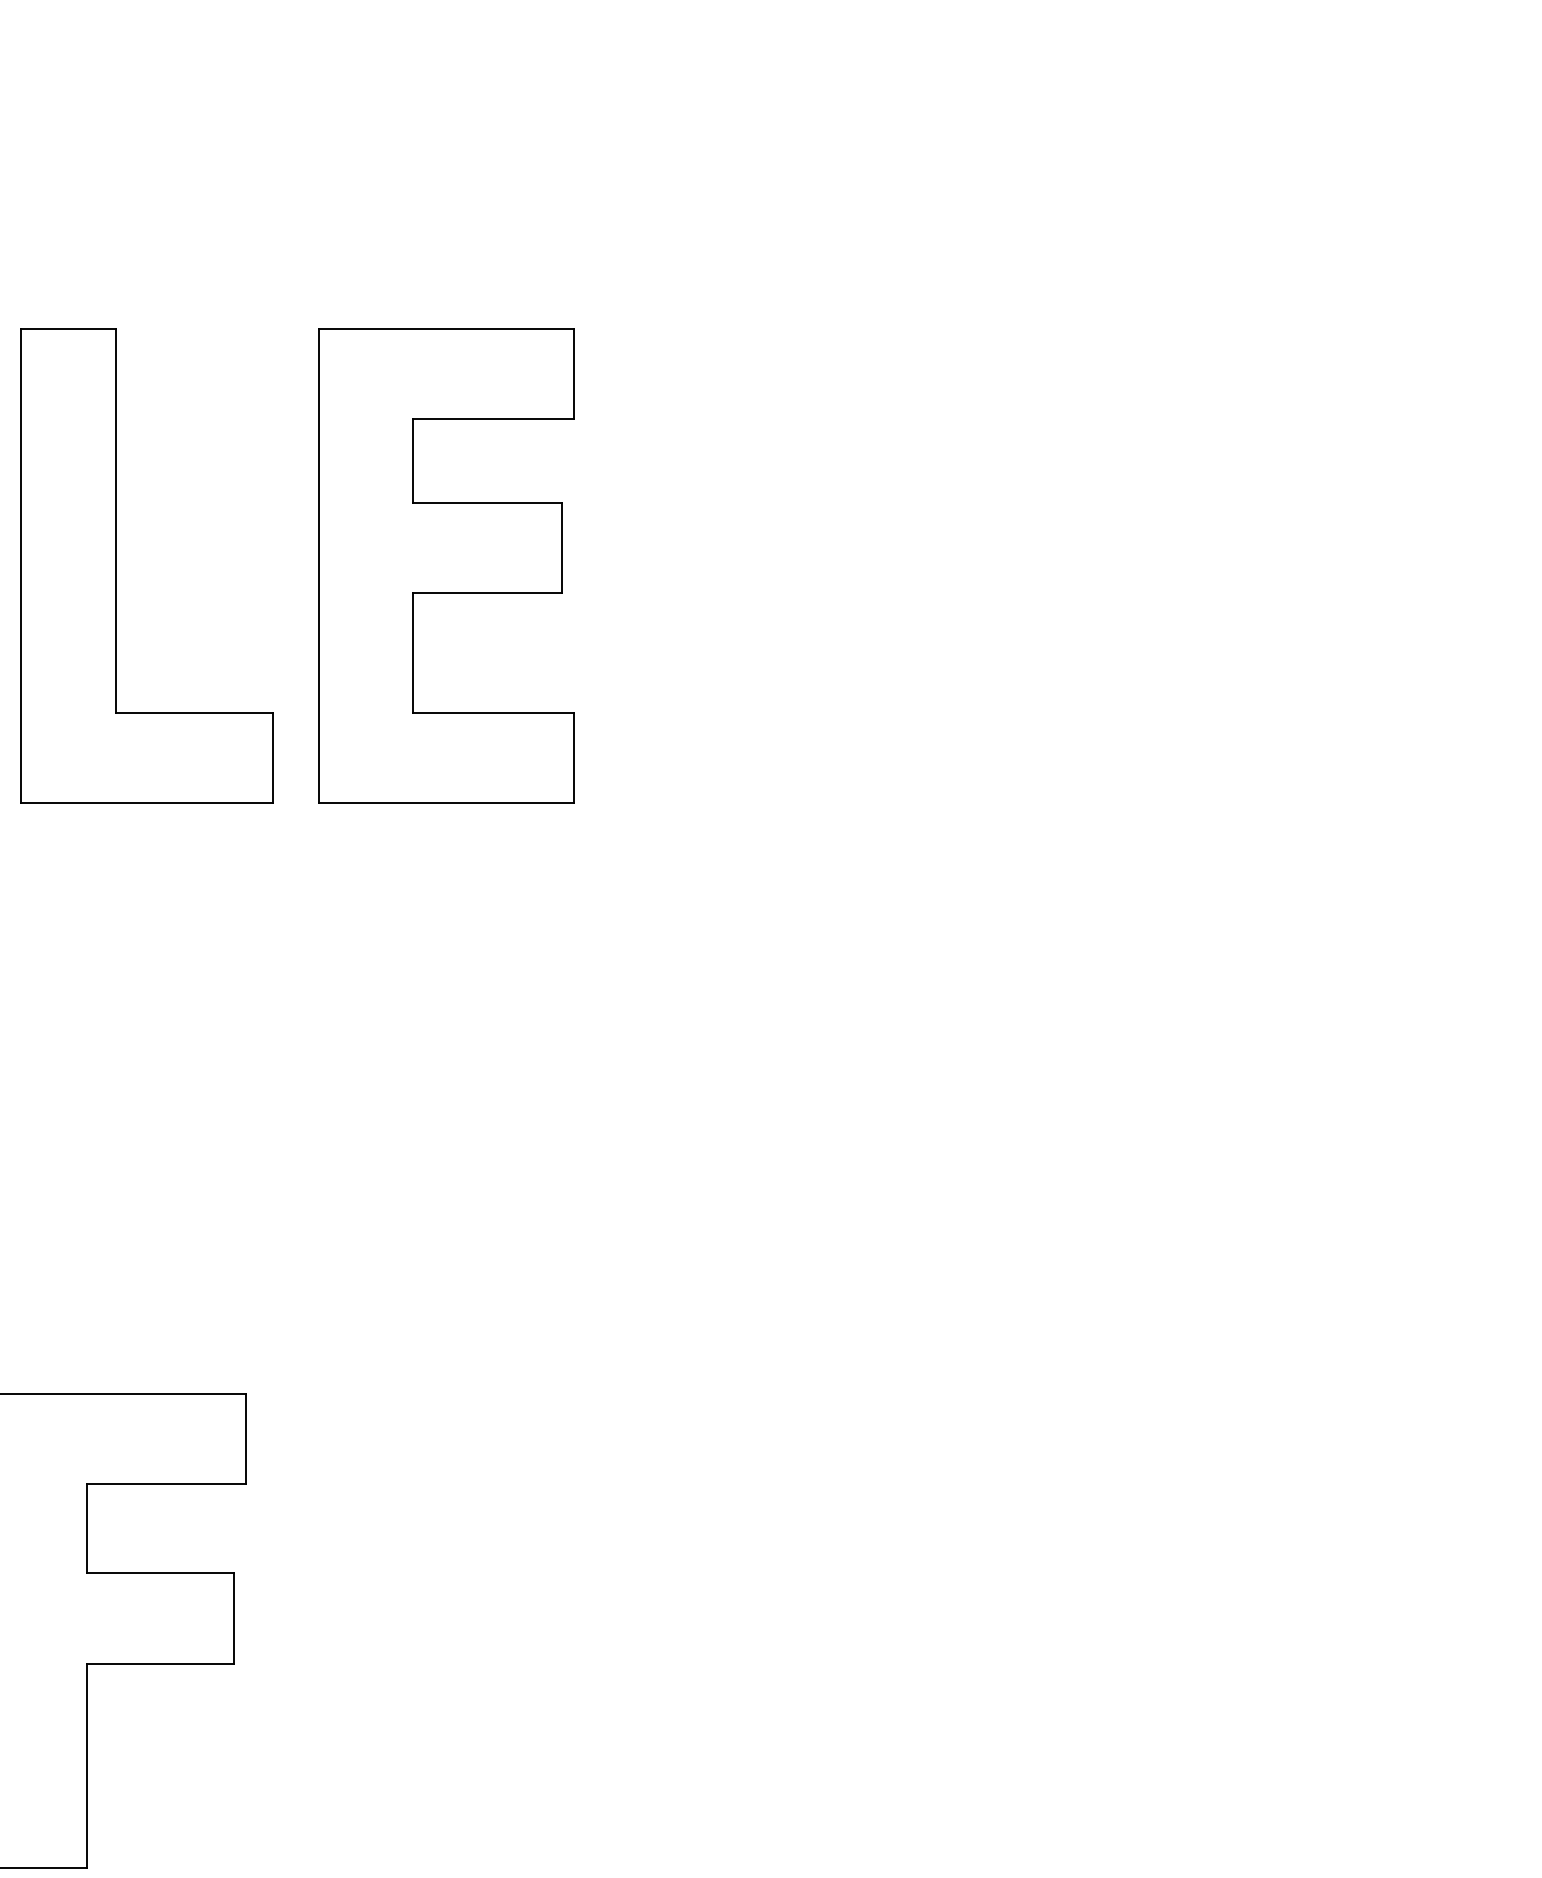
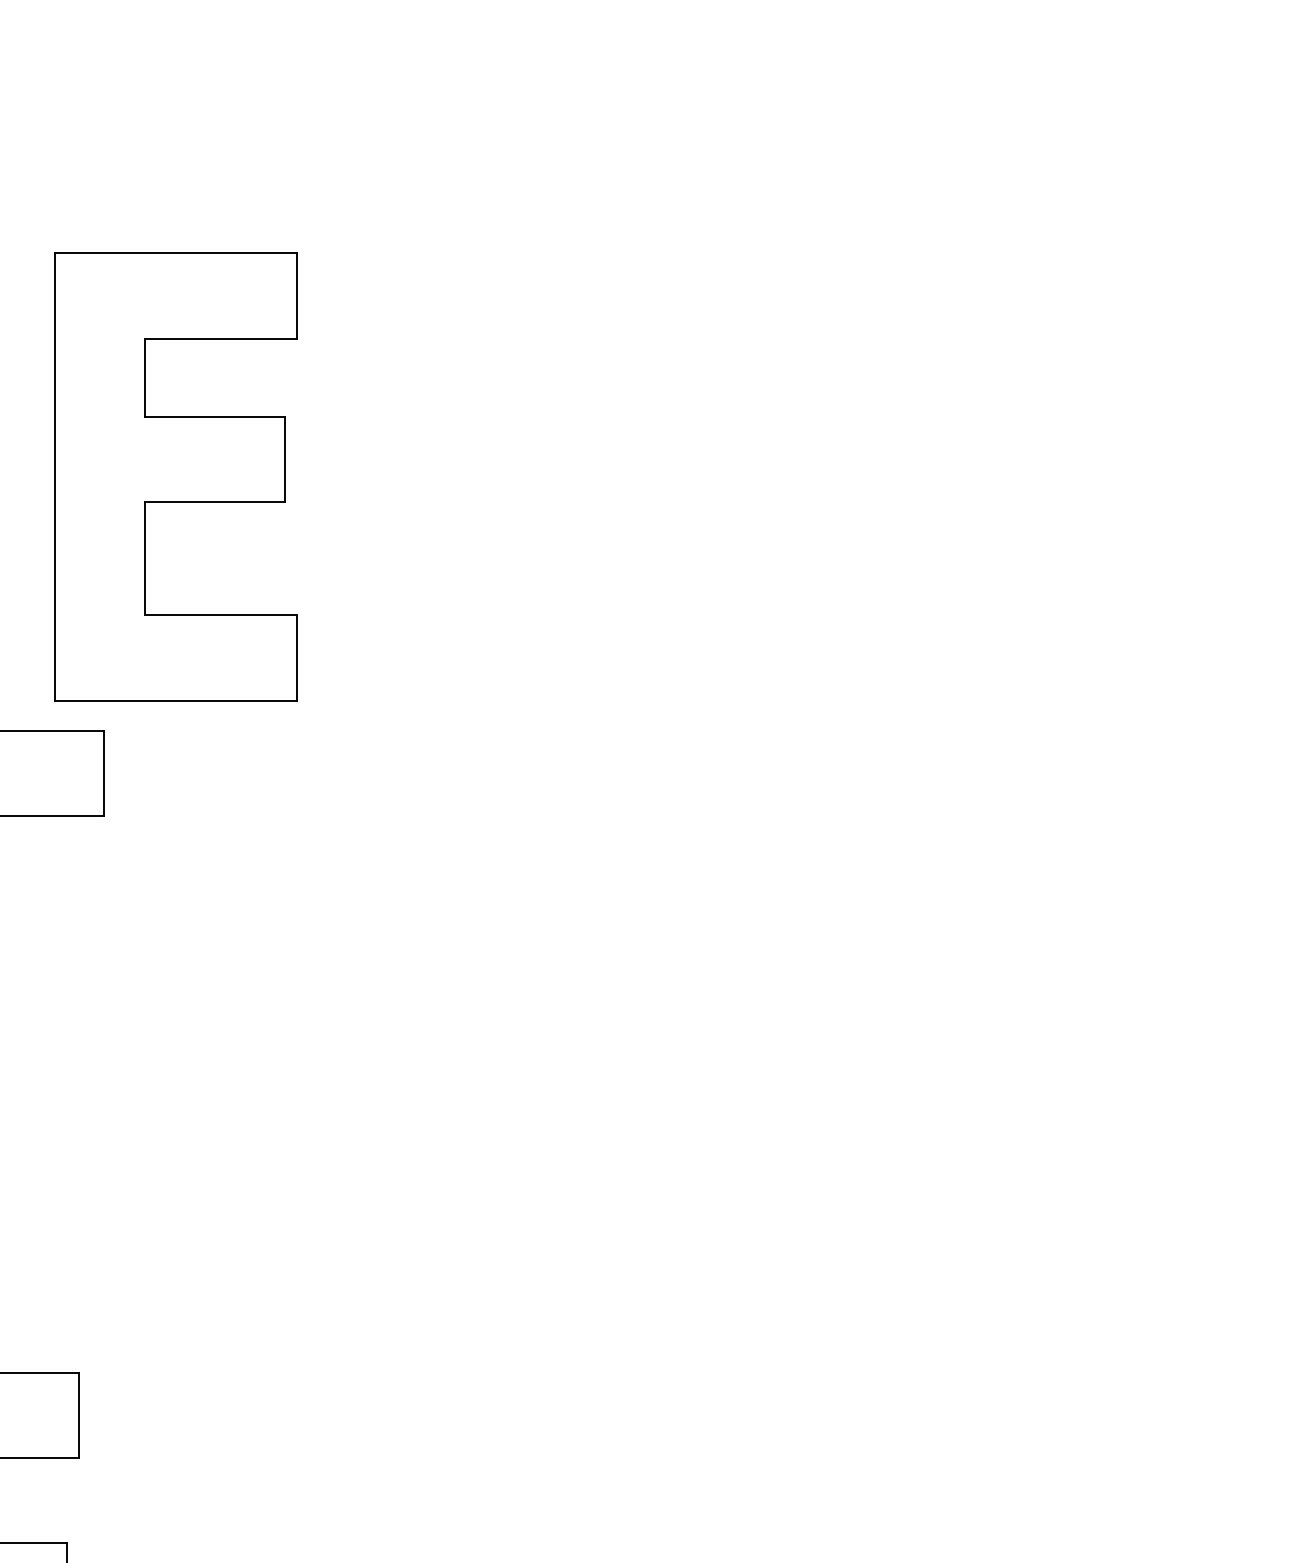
part: (446, 565) -> (176, 476), moved

